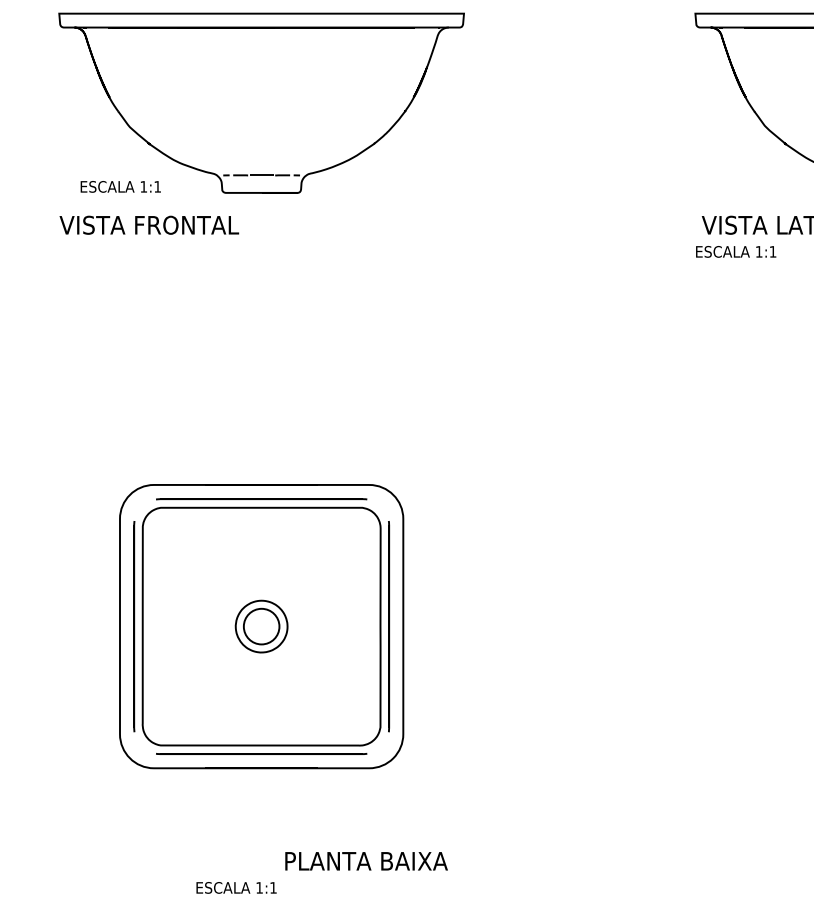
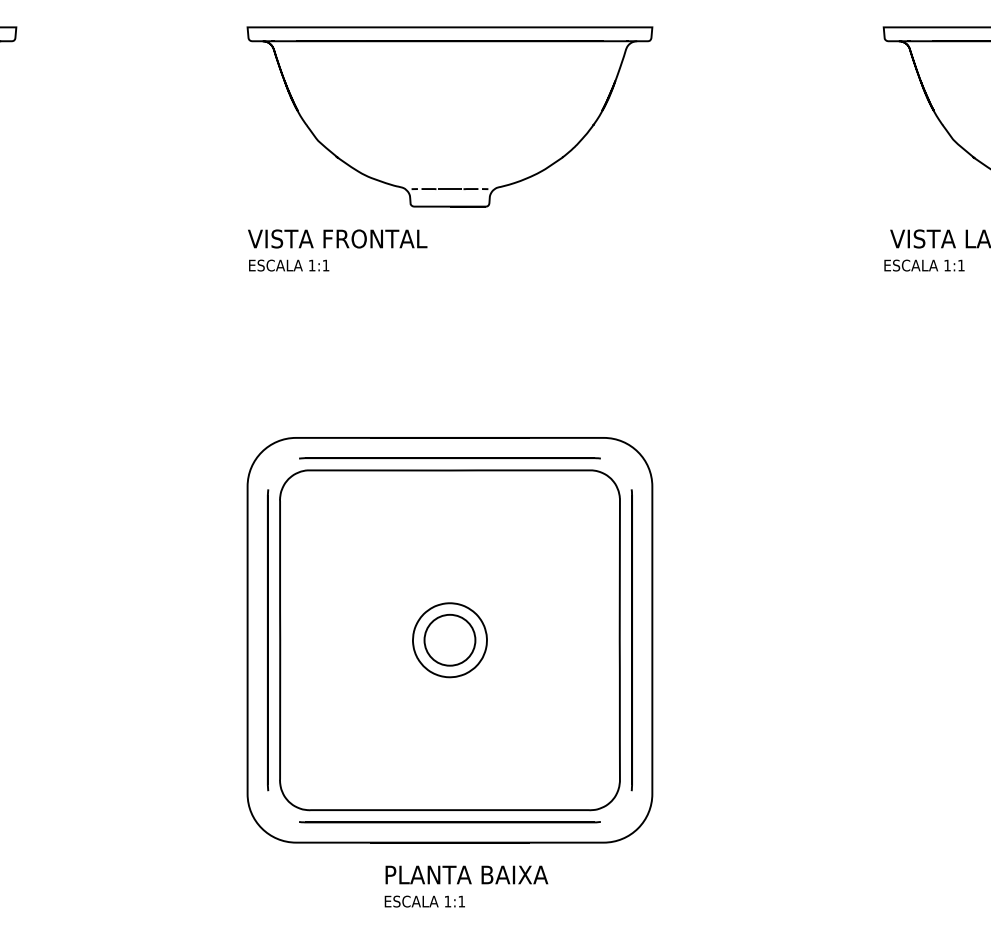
text: (121, 186) -> (289, 265), moved
part: (261, 626) -> (449, 640), size x1.43
text: (366, 860) -> (466, 874), moved

